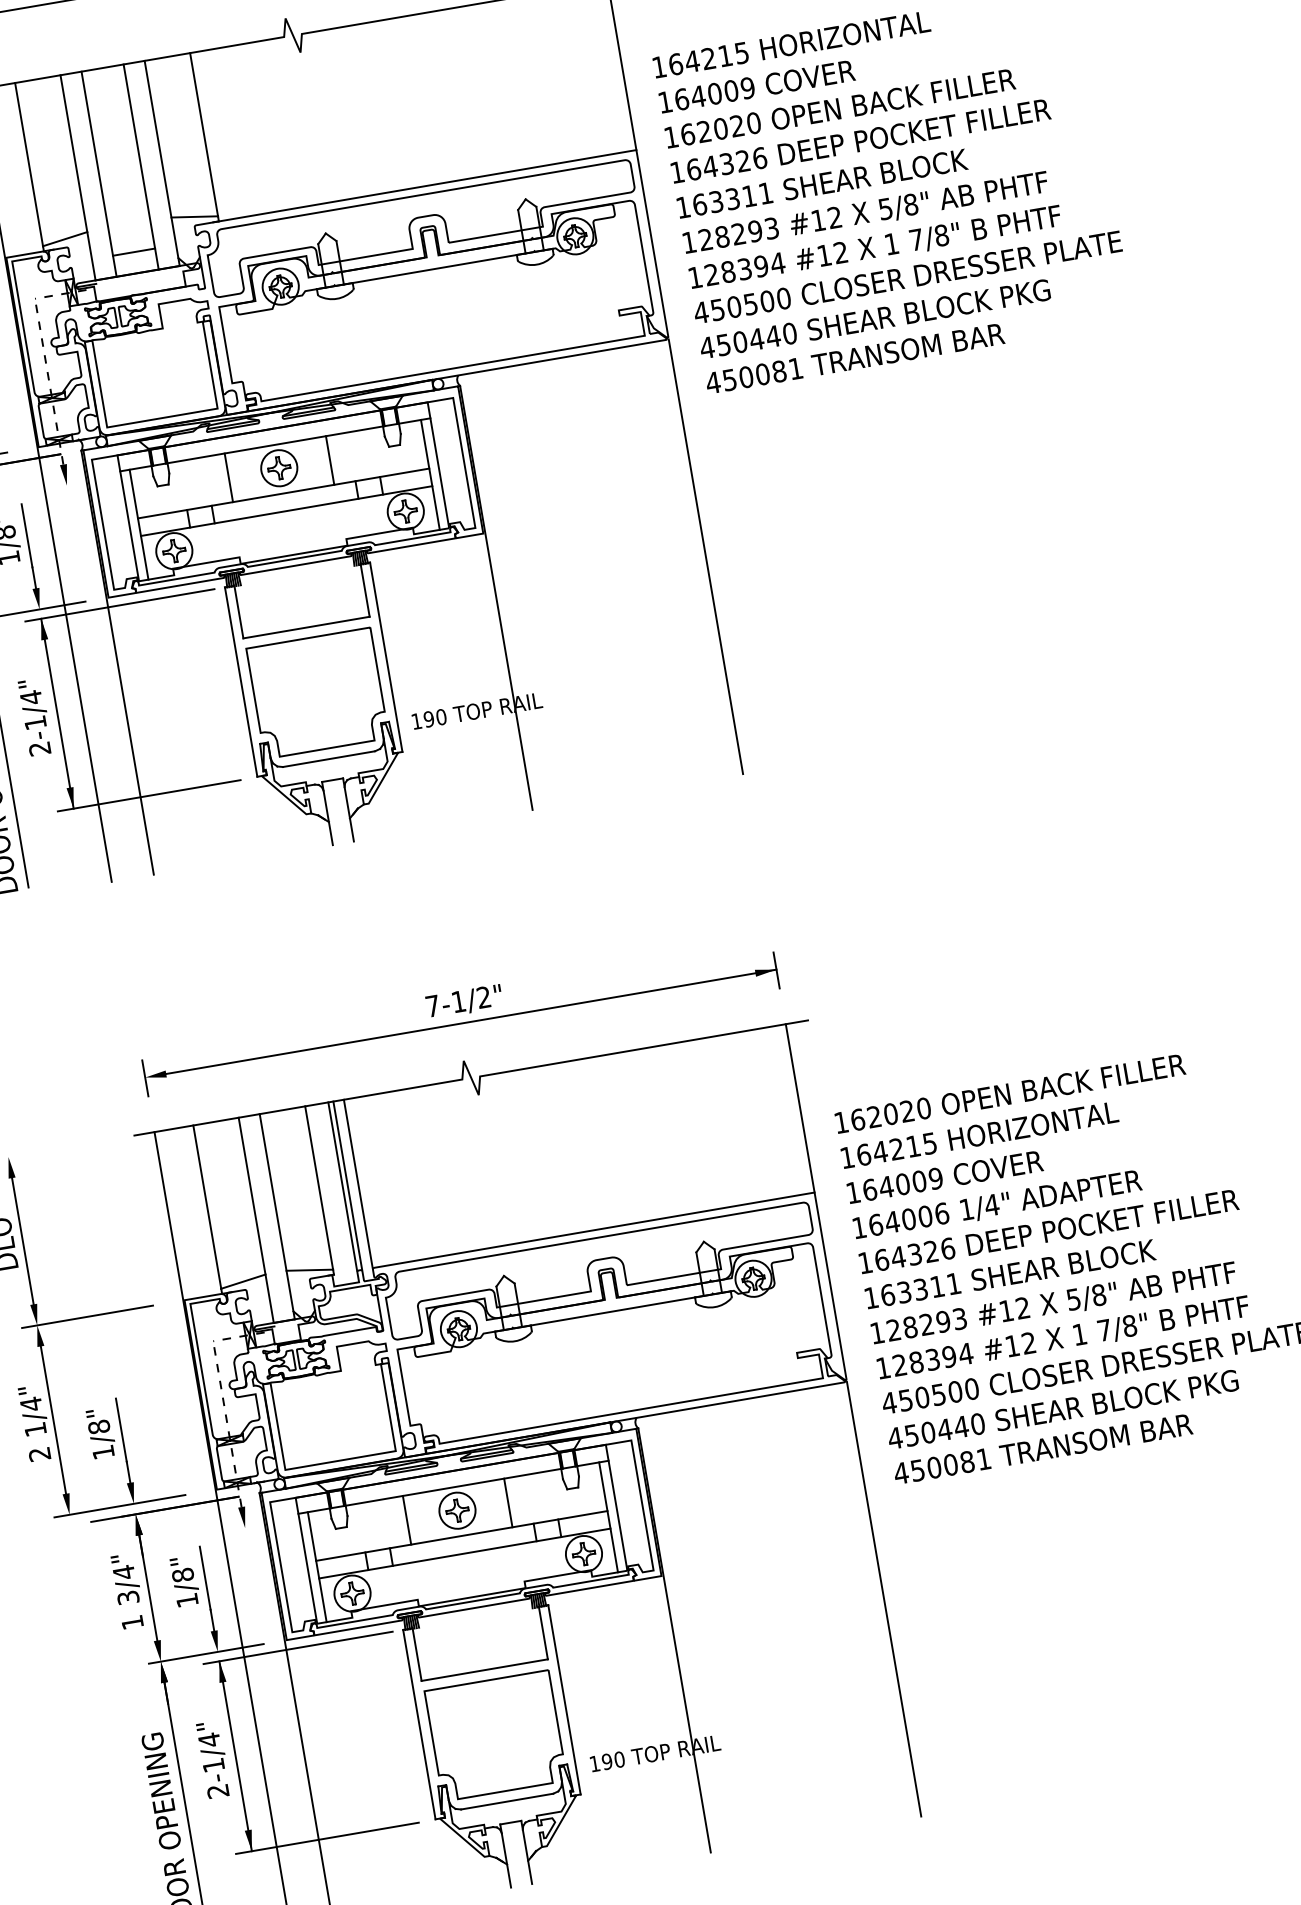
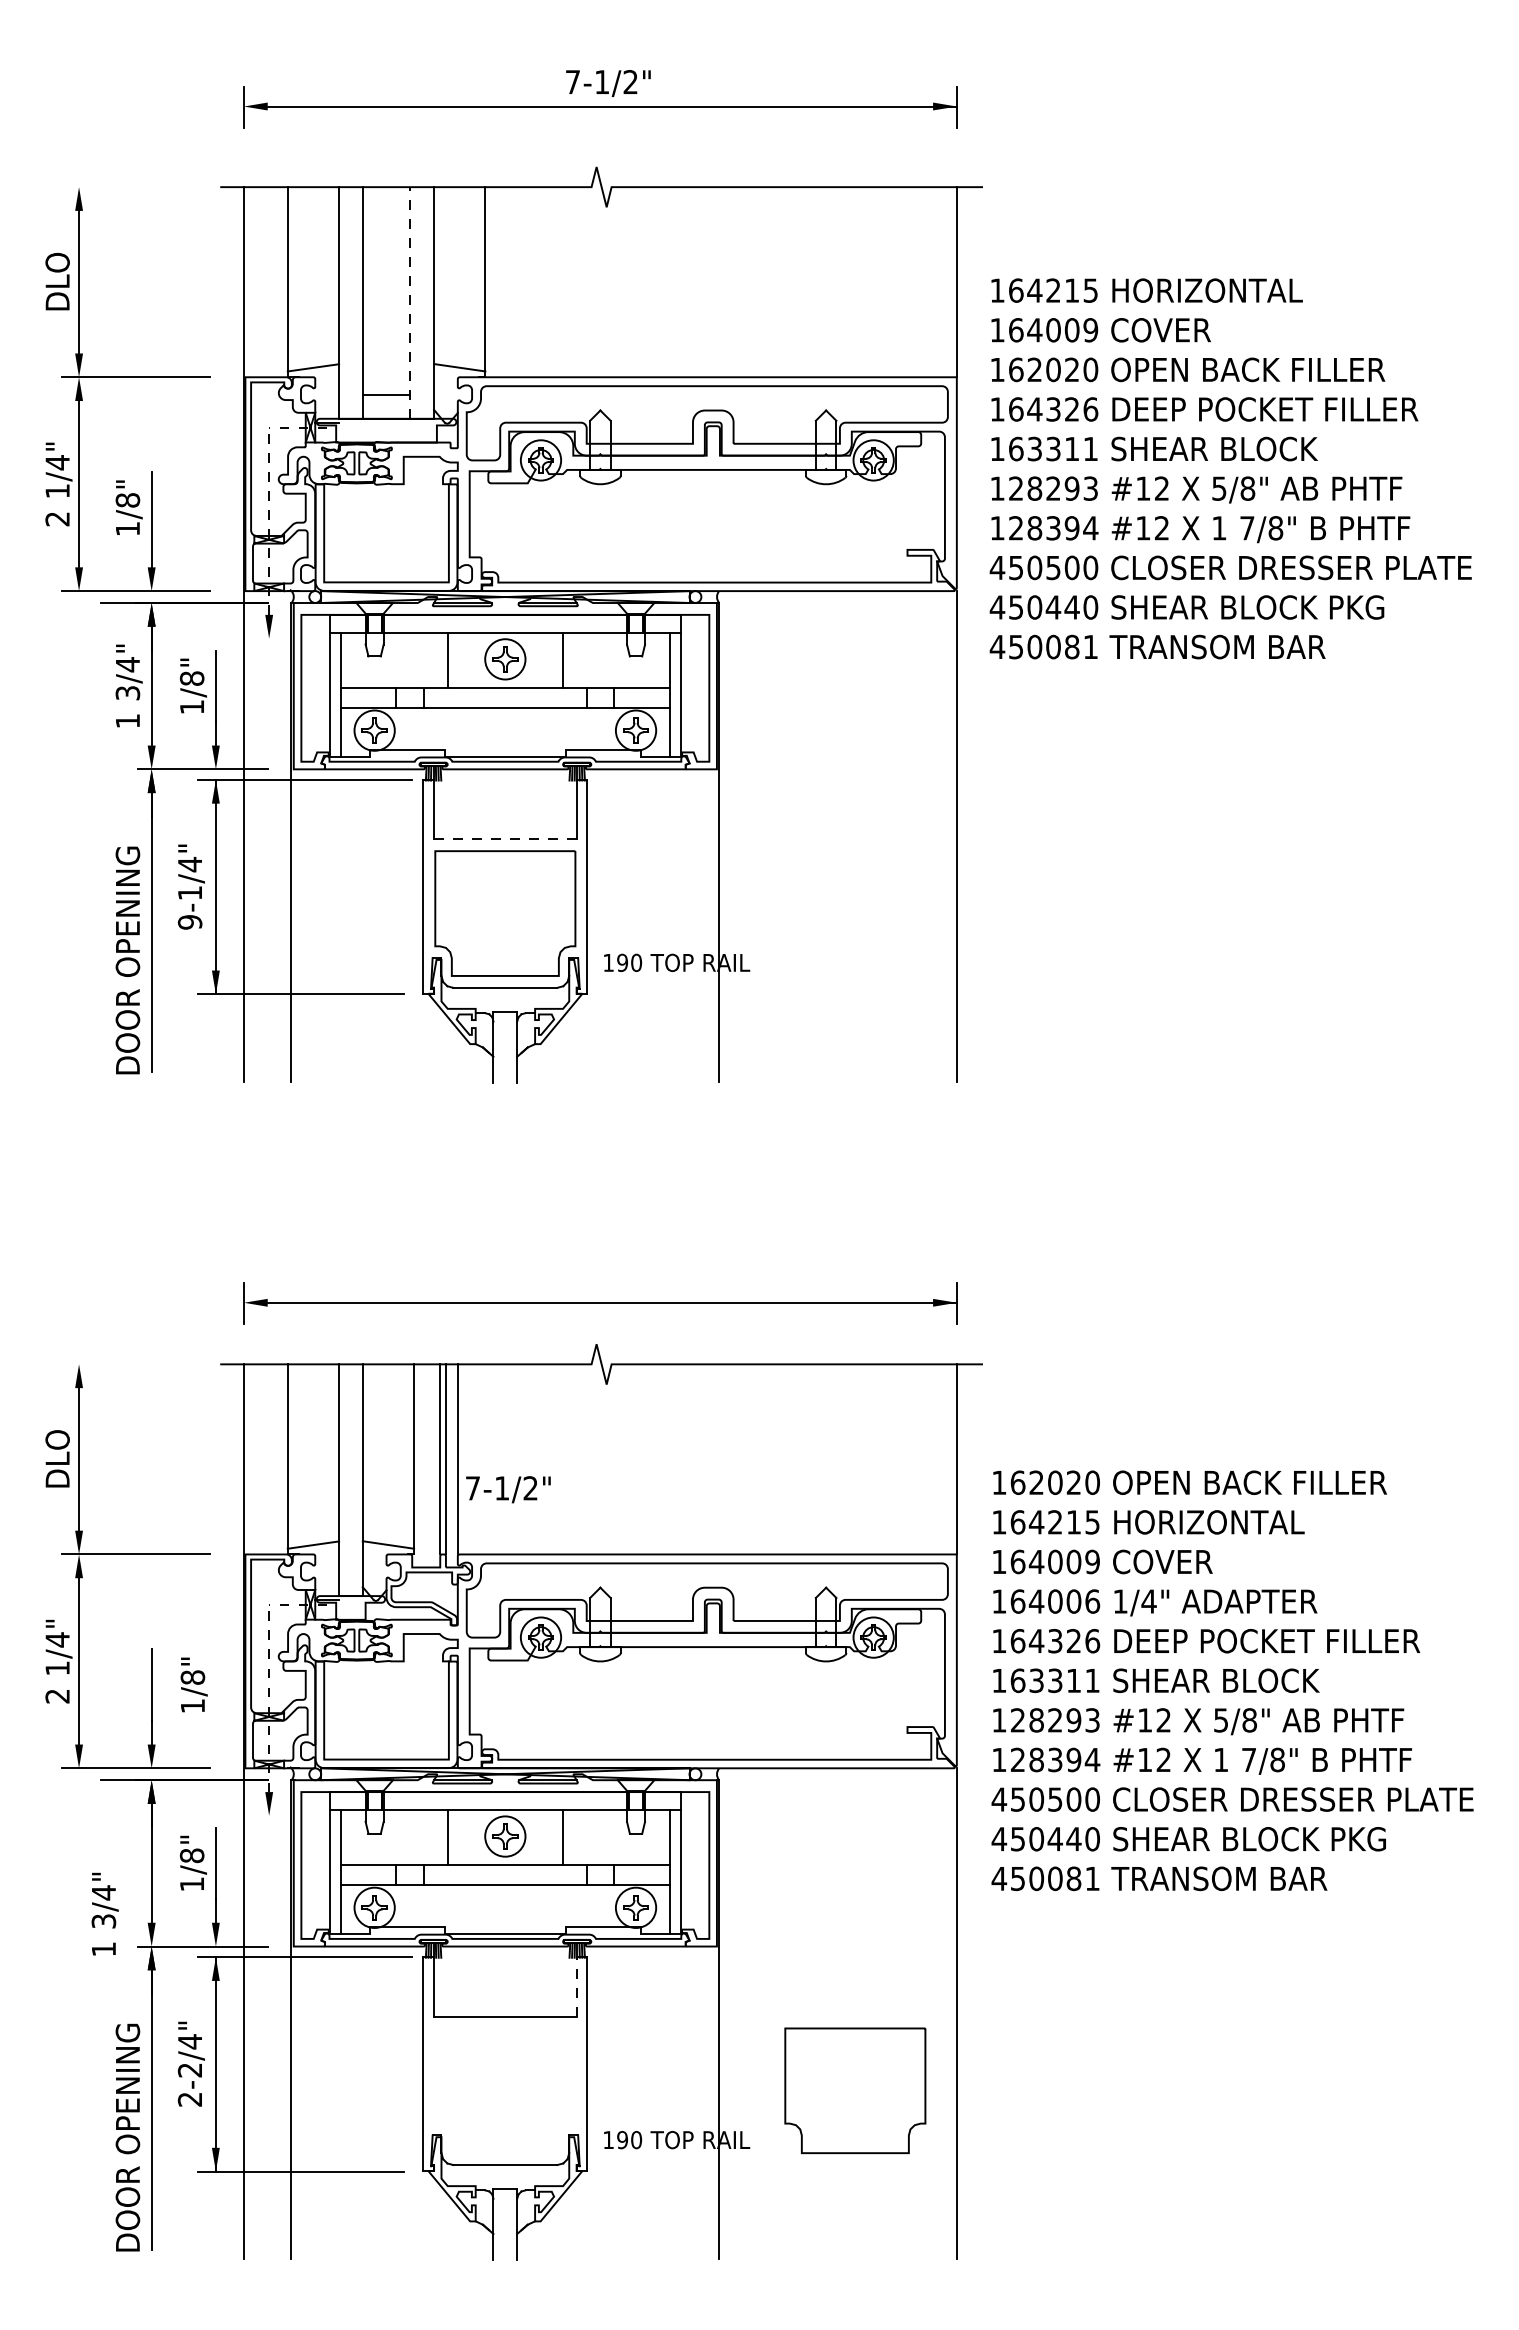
line: (141, 166) -> (410, 302), solid -> dashed
line: (306, 627) -> (505, 839), solid -> dashed
text: (40, 748) -> (190, 922), 2-1/4" -> 9-1/4"
text: (464, 1001) -> (508, 1489), moved
text: (100, 1433) -> (193, 1684), moved
text: (127, 1590) -> (104, 1913), moved
line: (543, 1632) -> (576, 1986), solid -> dashed
part: (496, 1735) -> (855, 2090), moved
text: (213, 1765) -> (189, 2070), 2-1/4" -> 2-2/4"

